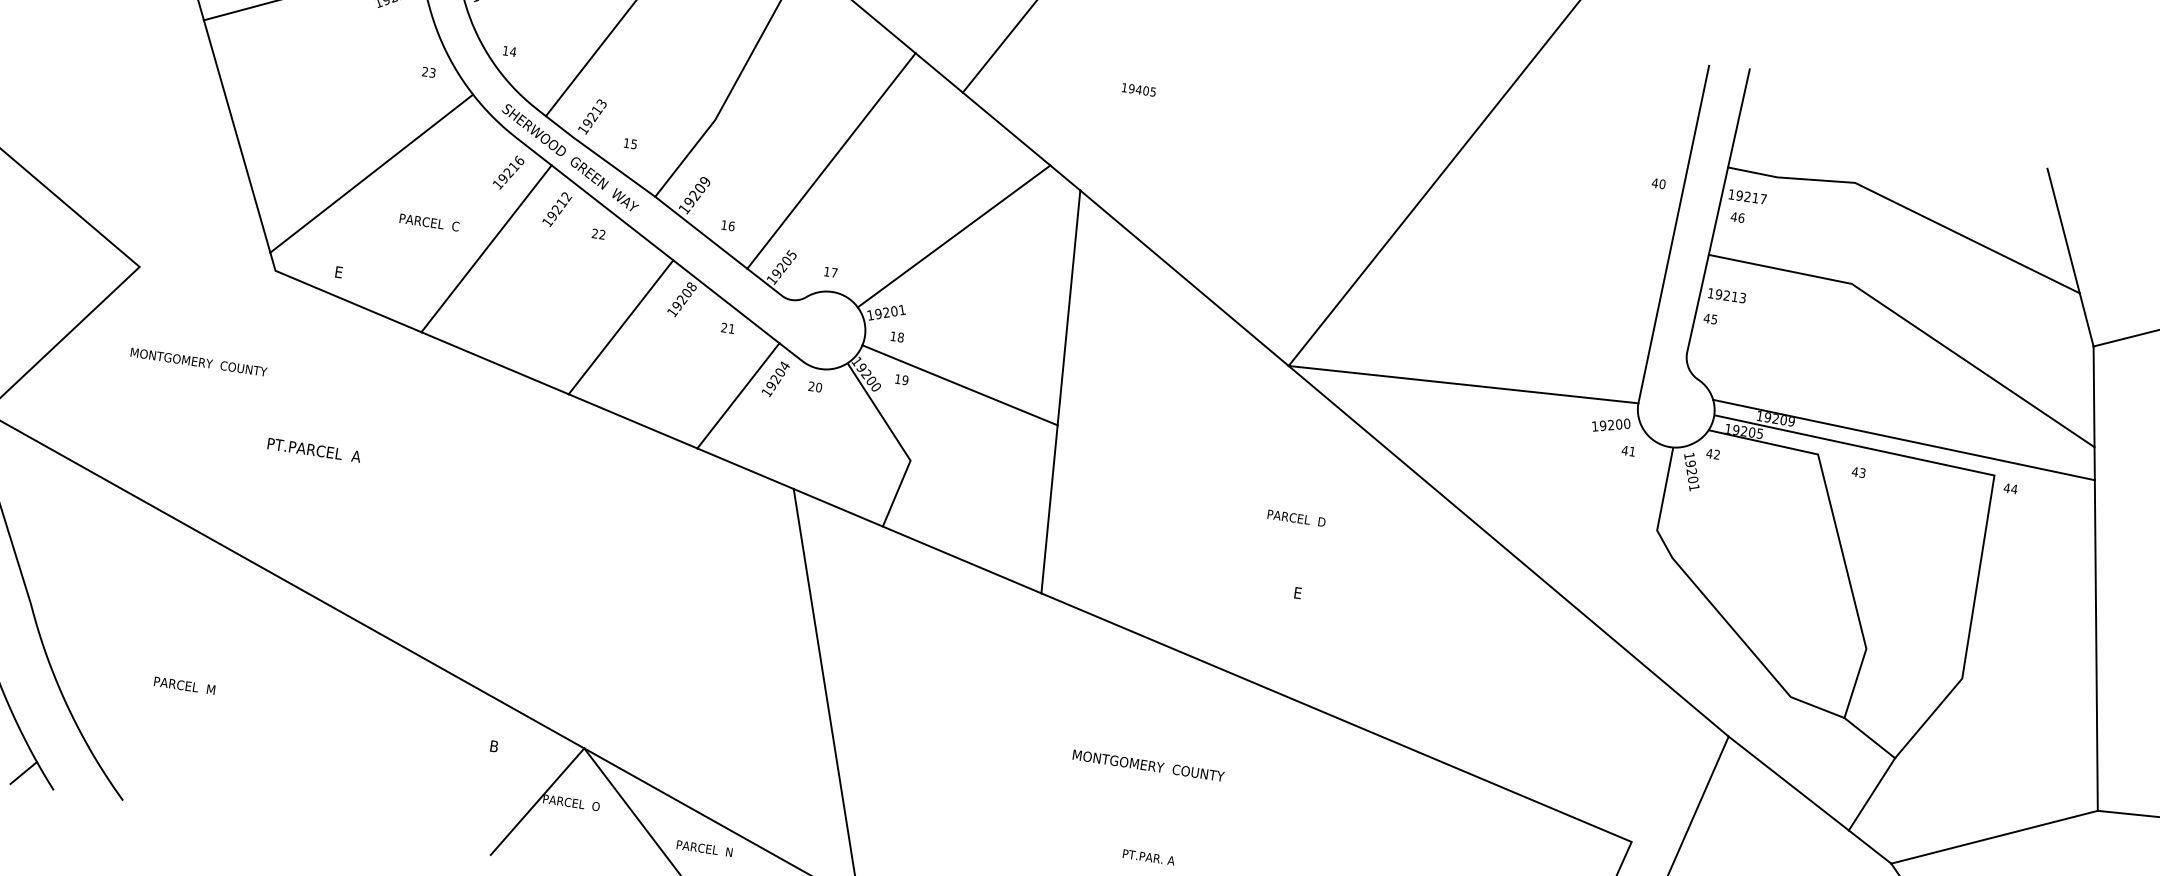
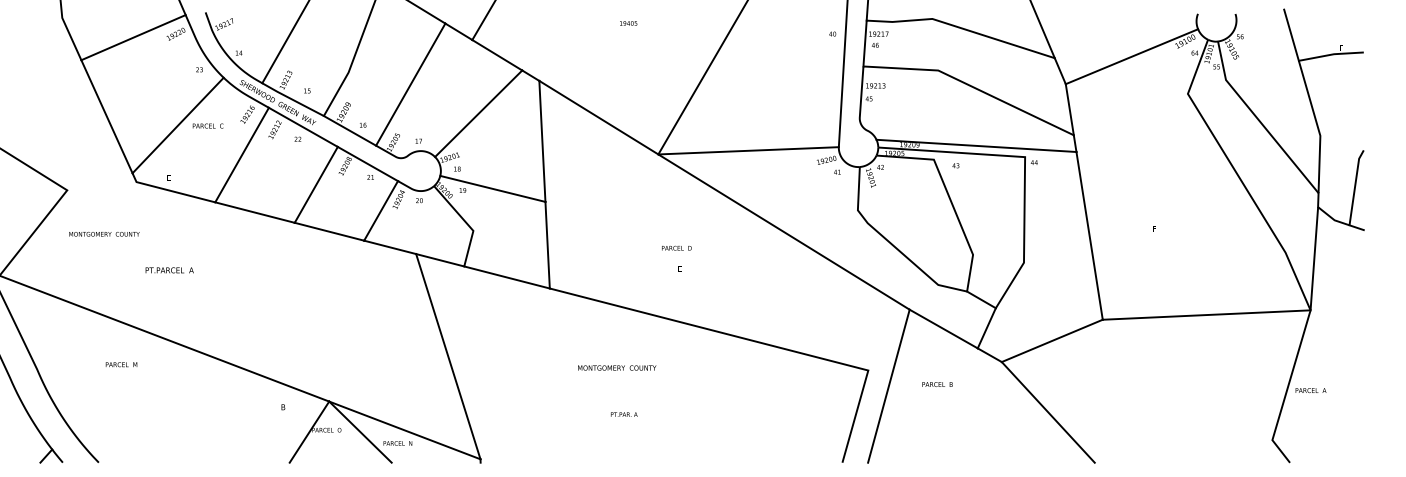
text: (1138, 89) -> (628, 23), moved
text: (428, 221) -> (207, 125), moved
text: (1296, 516) -> (676, 247), moved
text: (184, 685) -> (121, 364), moved

